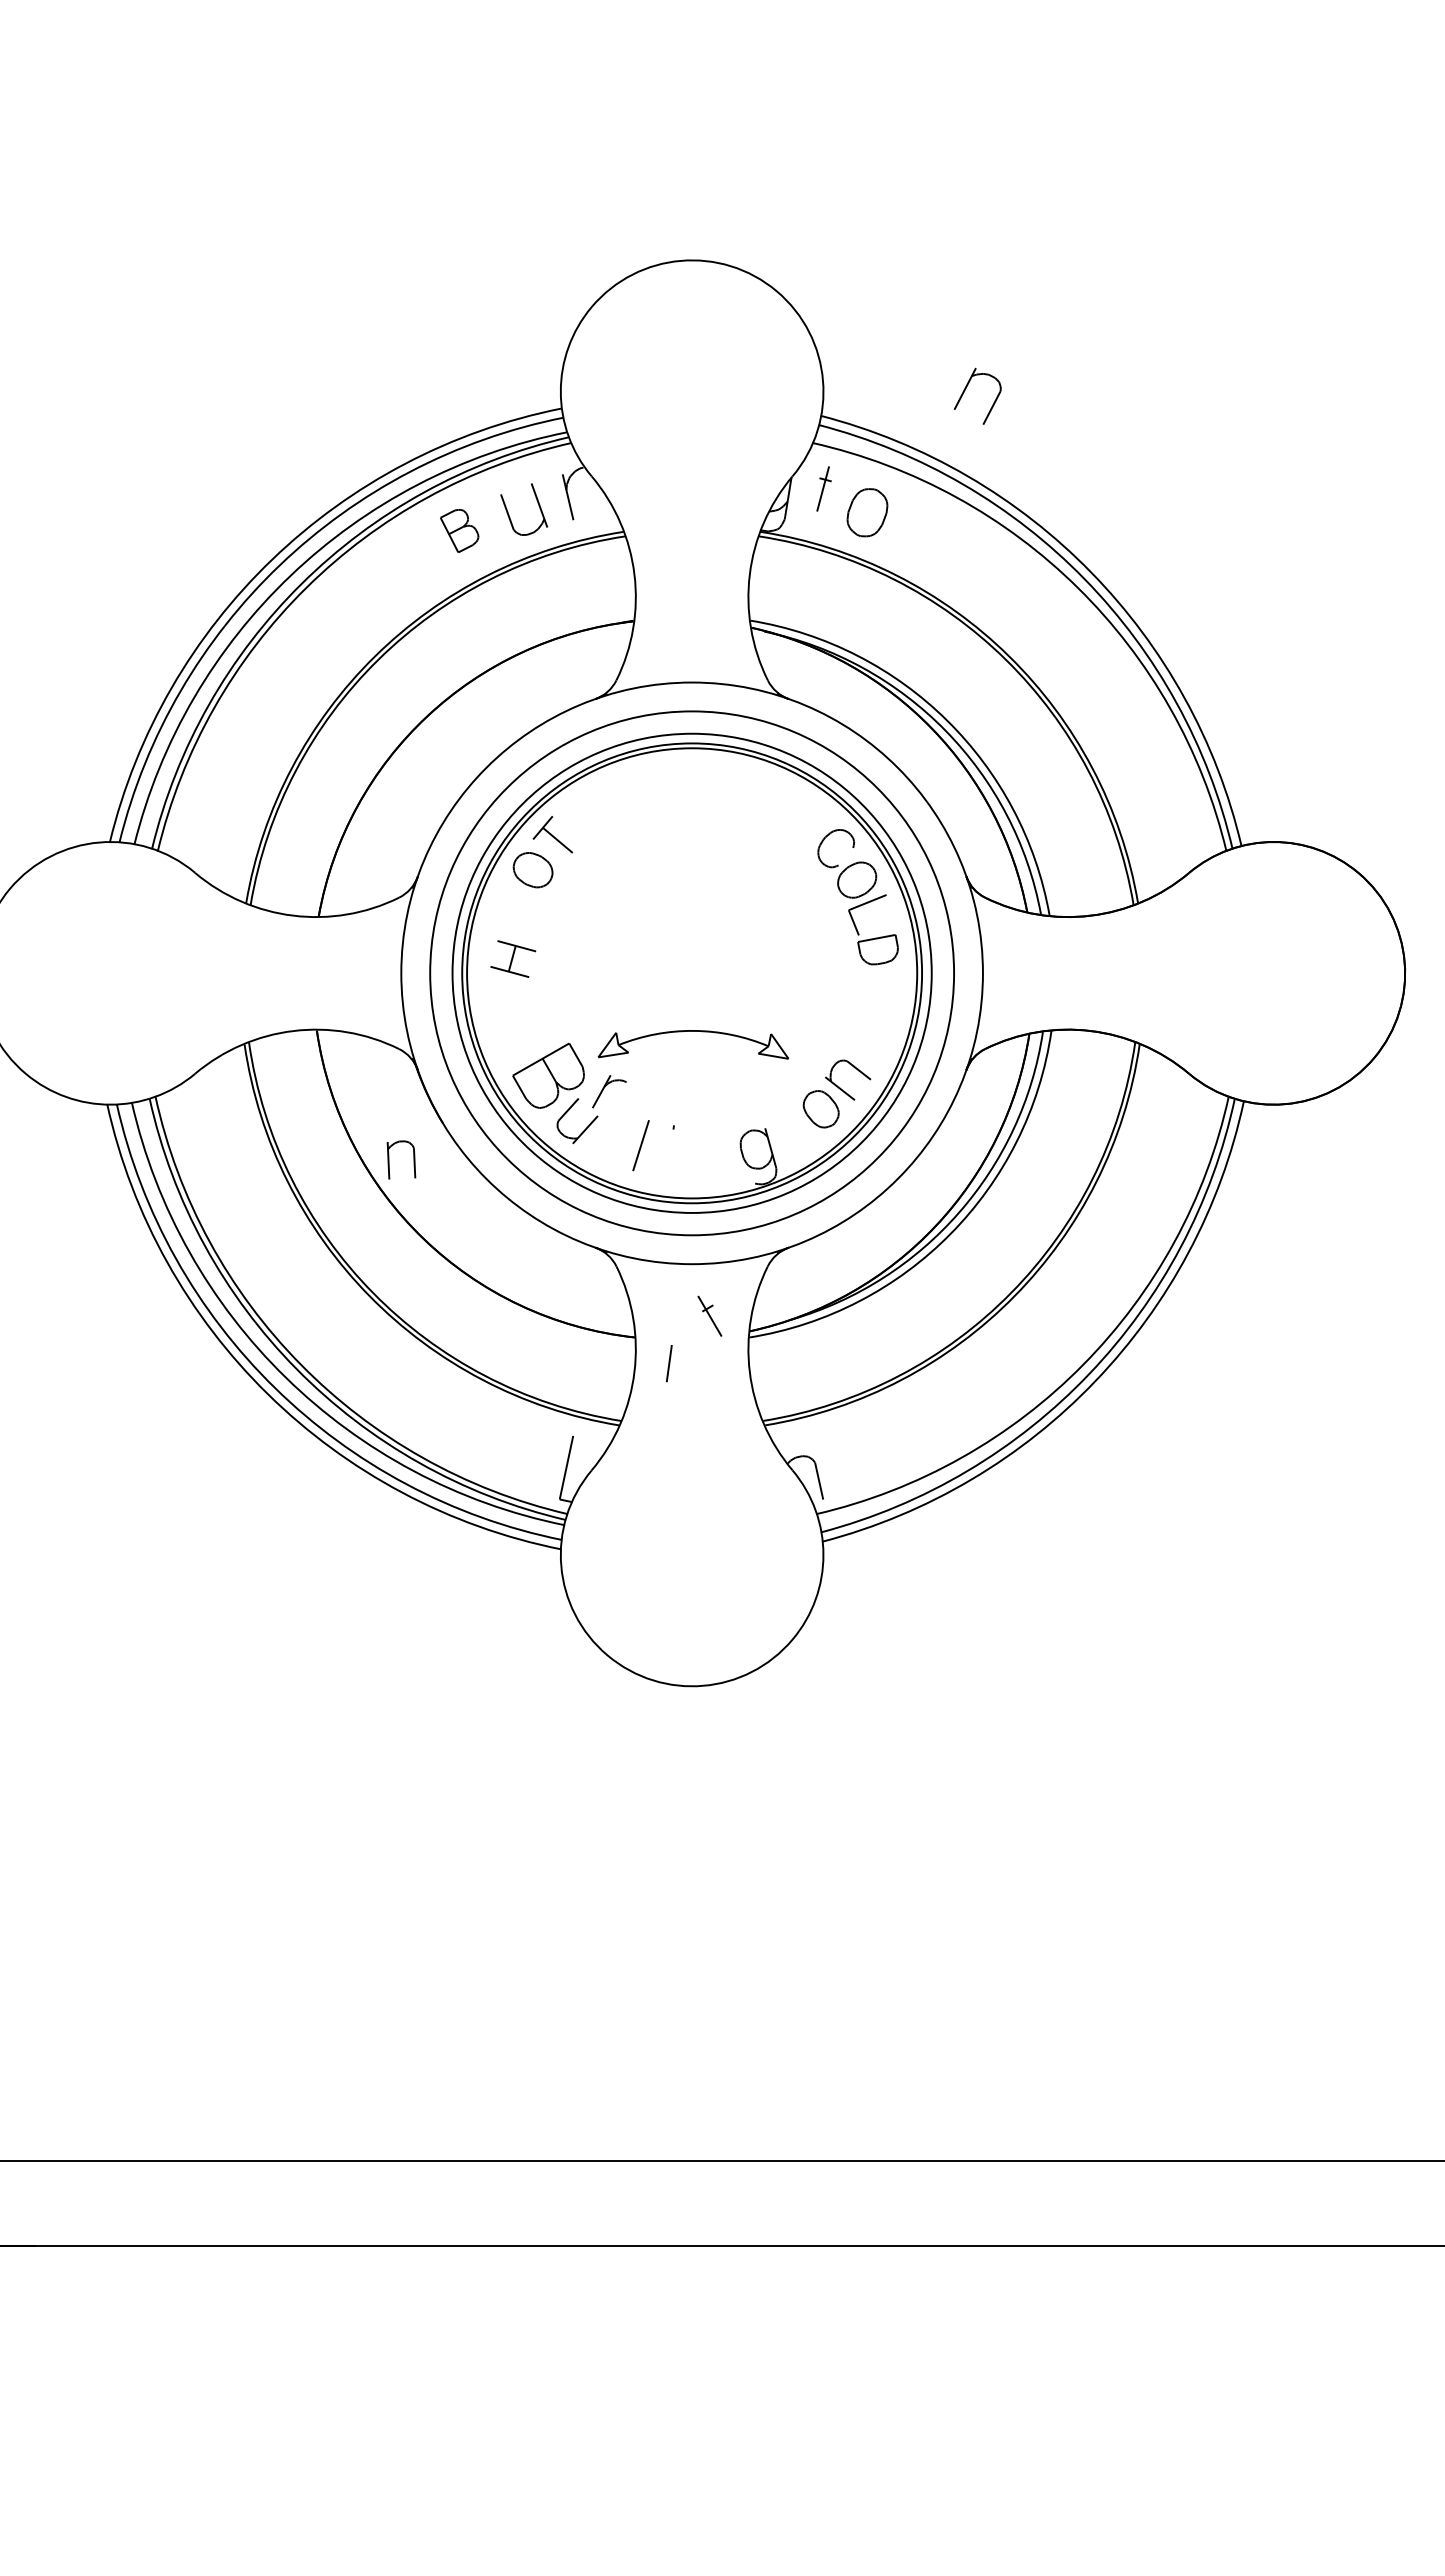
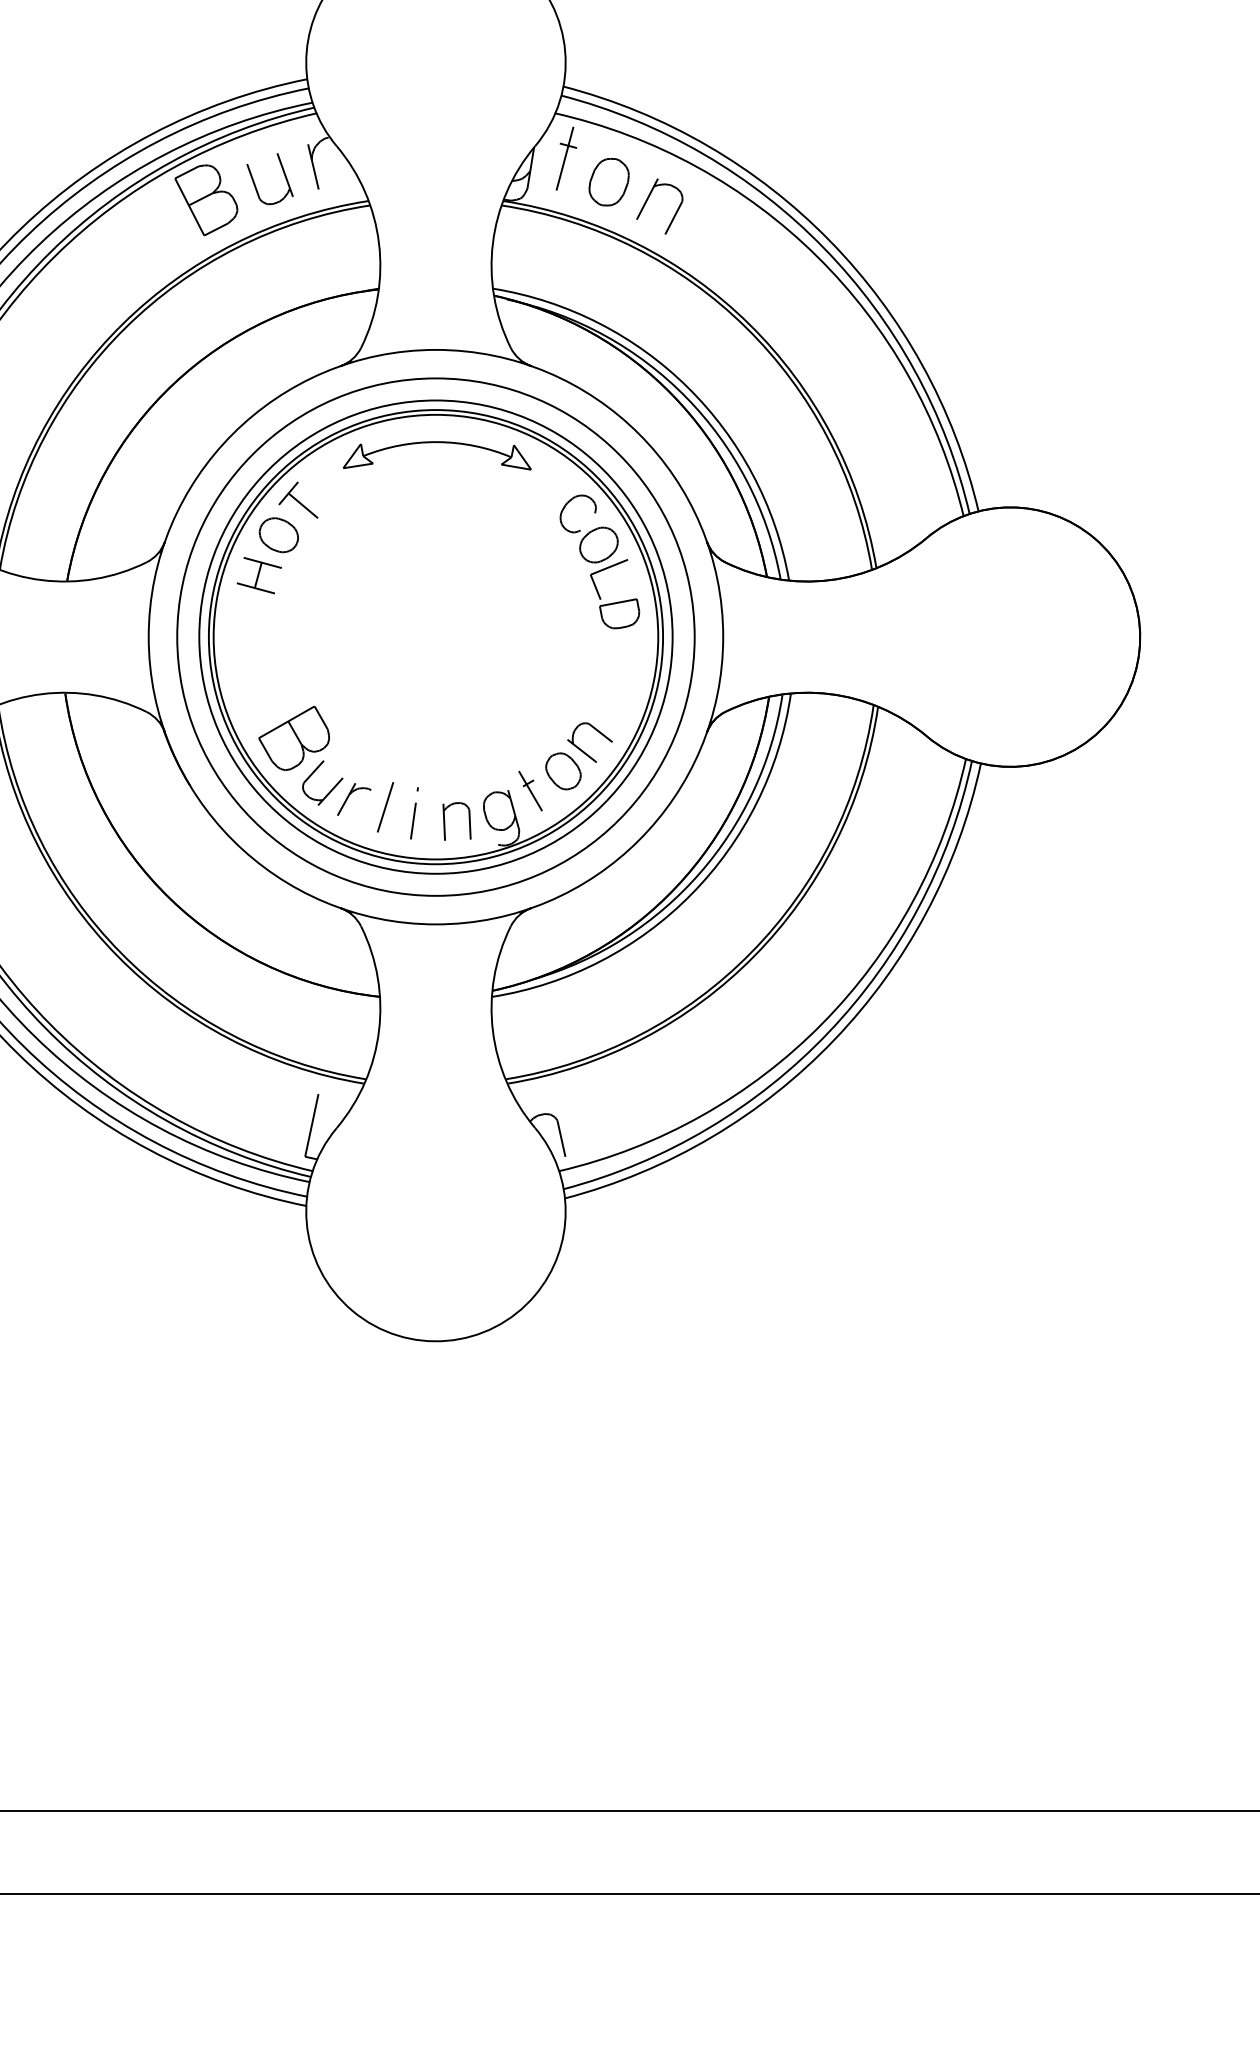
part: (965, 390) -> (647, 200), moved
part: (823, 488) -> (565, 158), size x1.43
part: (459, 530) -> (206, 199), size x1.67
part: (513, 958) -> (259, 575), moved
part: (693, 1031) -> (437, 442), moved
part: (609, 1091) -> (354, 799), moved
part: (389, 1159) -> (445, 820), moved
part: (709, 1315) -> (530, 790), moved
line: (668, 1363) -> (412, 820), moved

